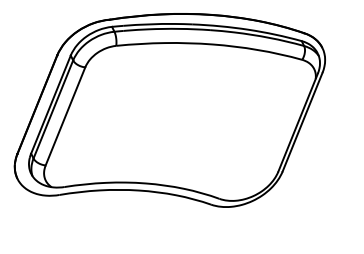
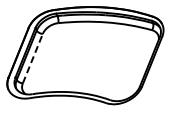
line: (64, 116) -> (32, 58), solid -> dashed

